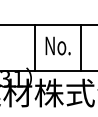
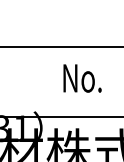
line: (35, 48) -> (47, 82), removed
line: (80, 48) -> (116, 82), removed

